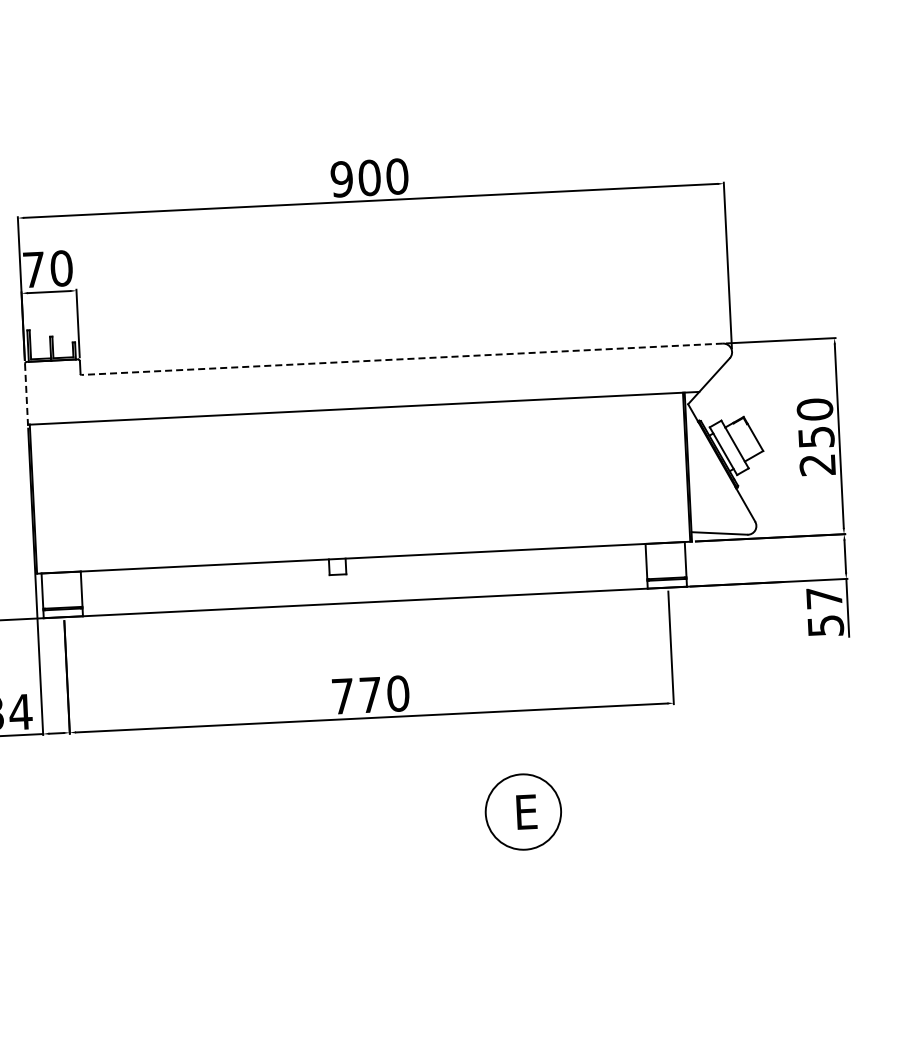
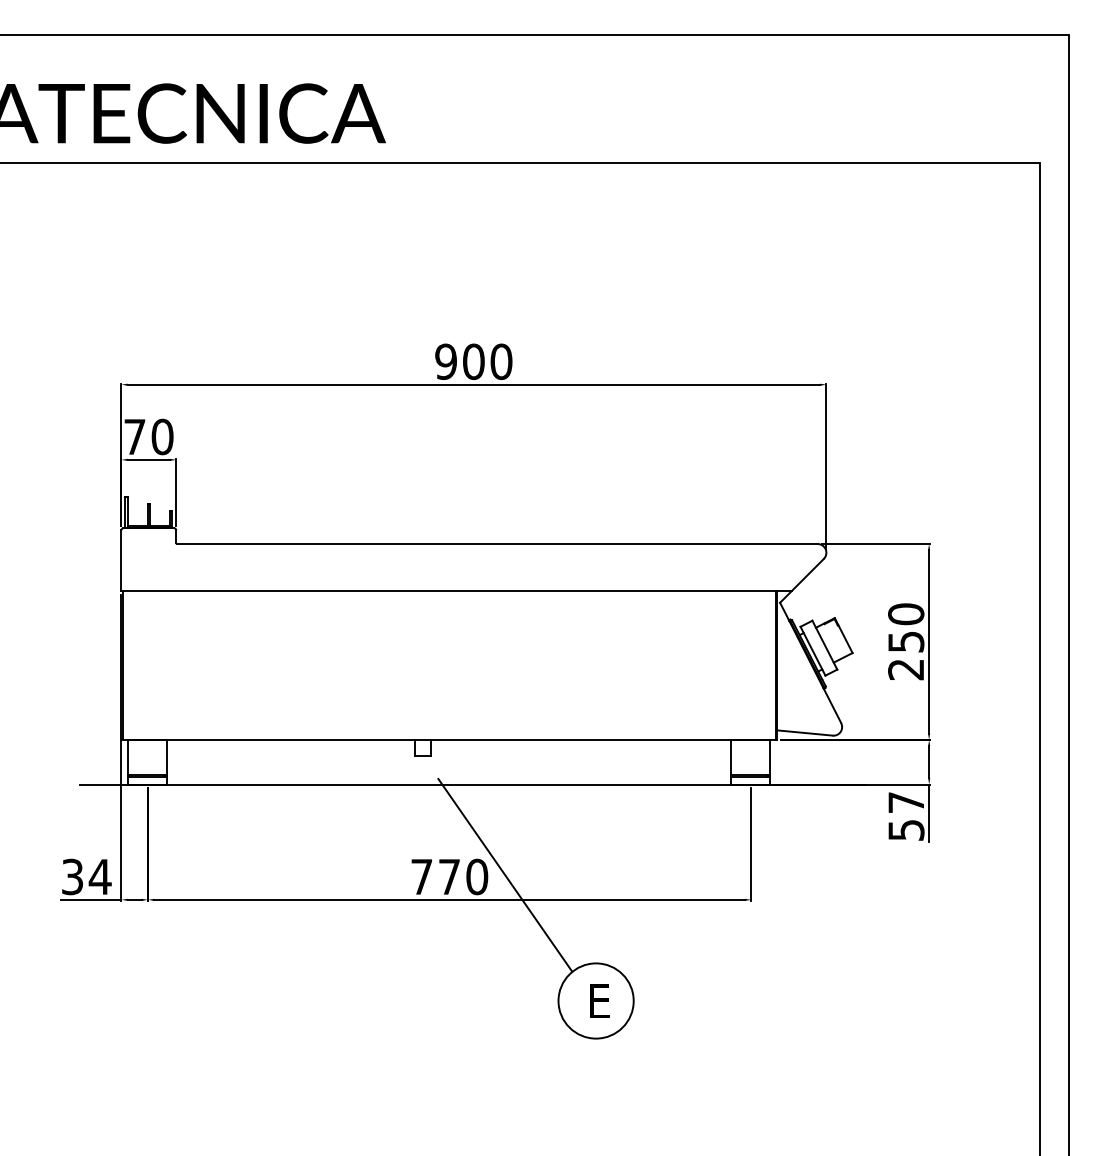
line: (401, 359) -> (496, 544), dashed -> solid
line: (26, 395) -> (121, 561), dashed -> solid
line: (426, 689) -> (505, 874), added

